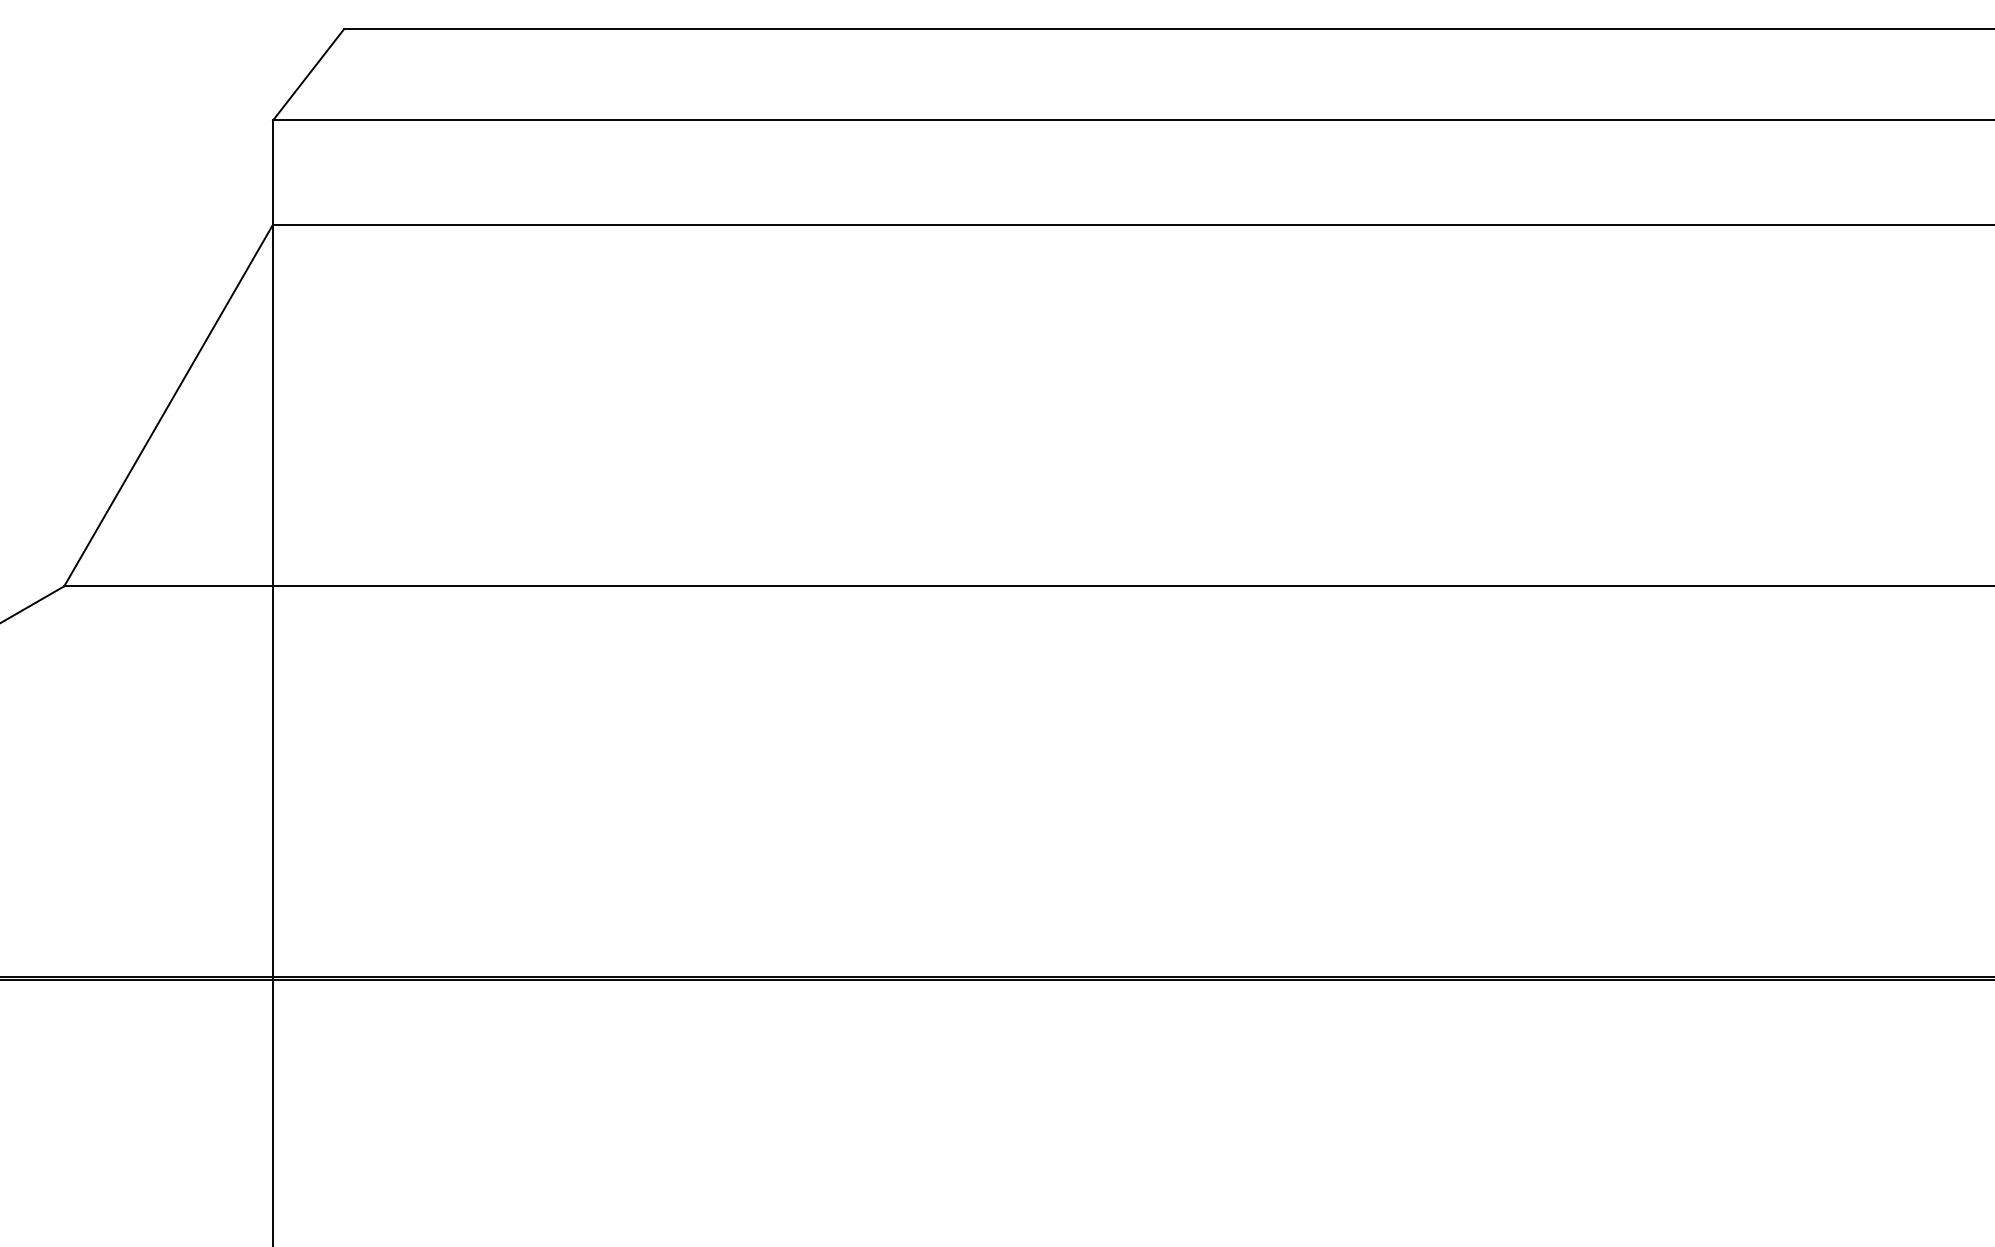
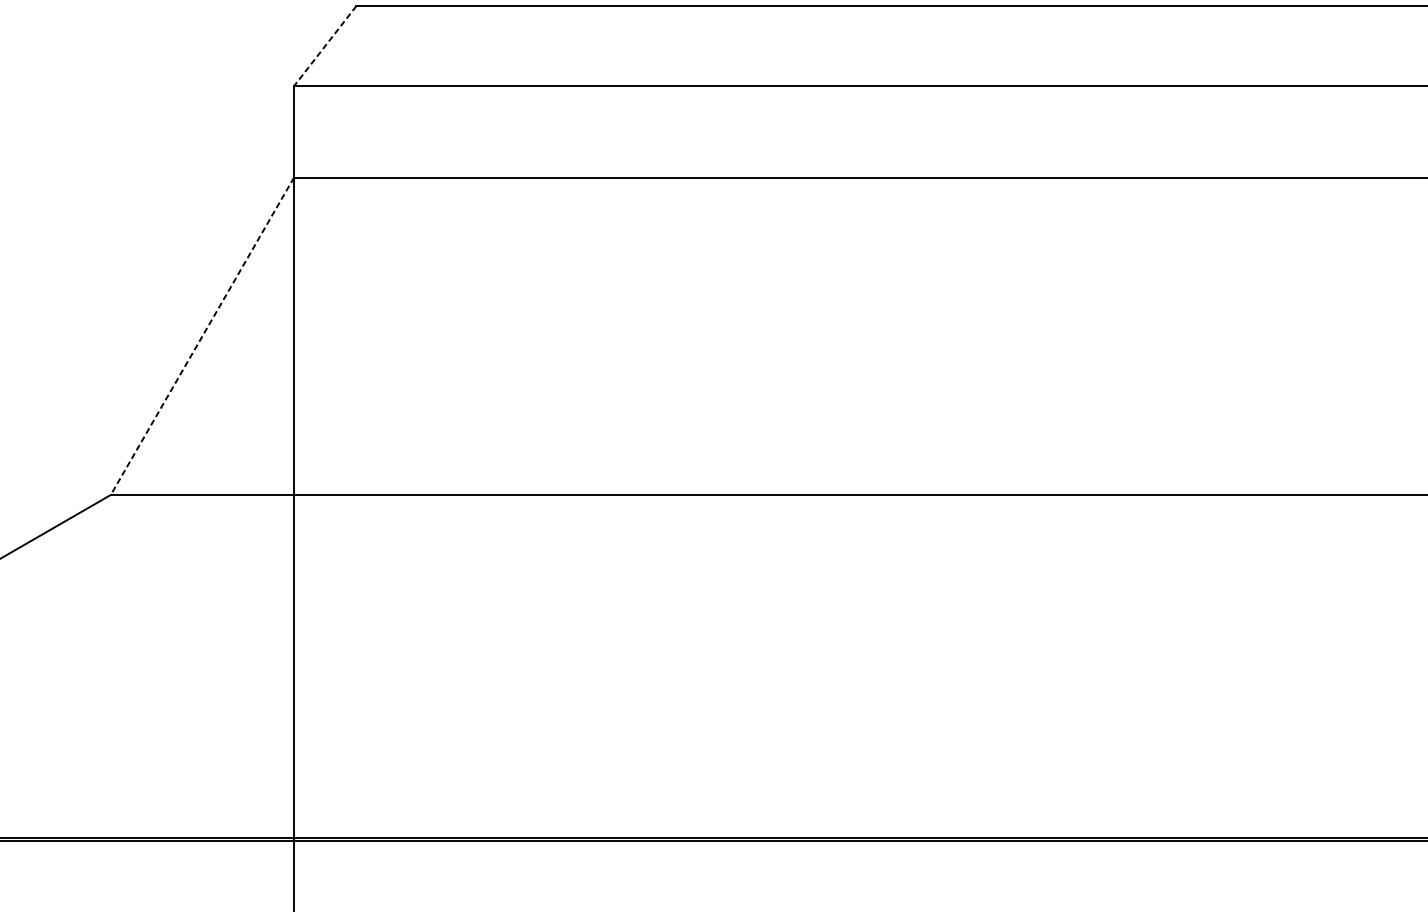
line: (308, 74) -> (325, 45), solid -> dashed
line: (168, 405) -> (202, 336), solid -> dashed

